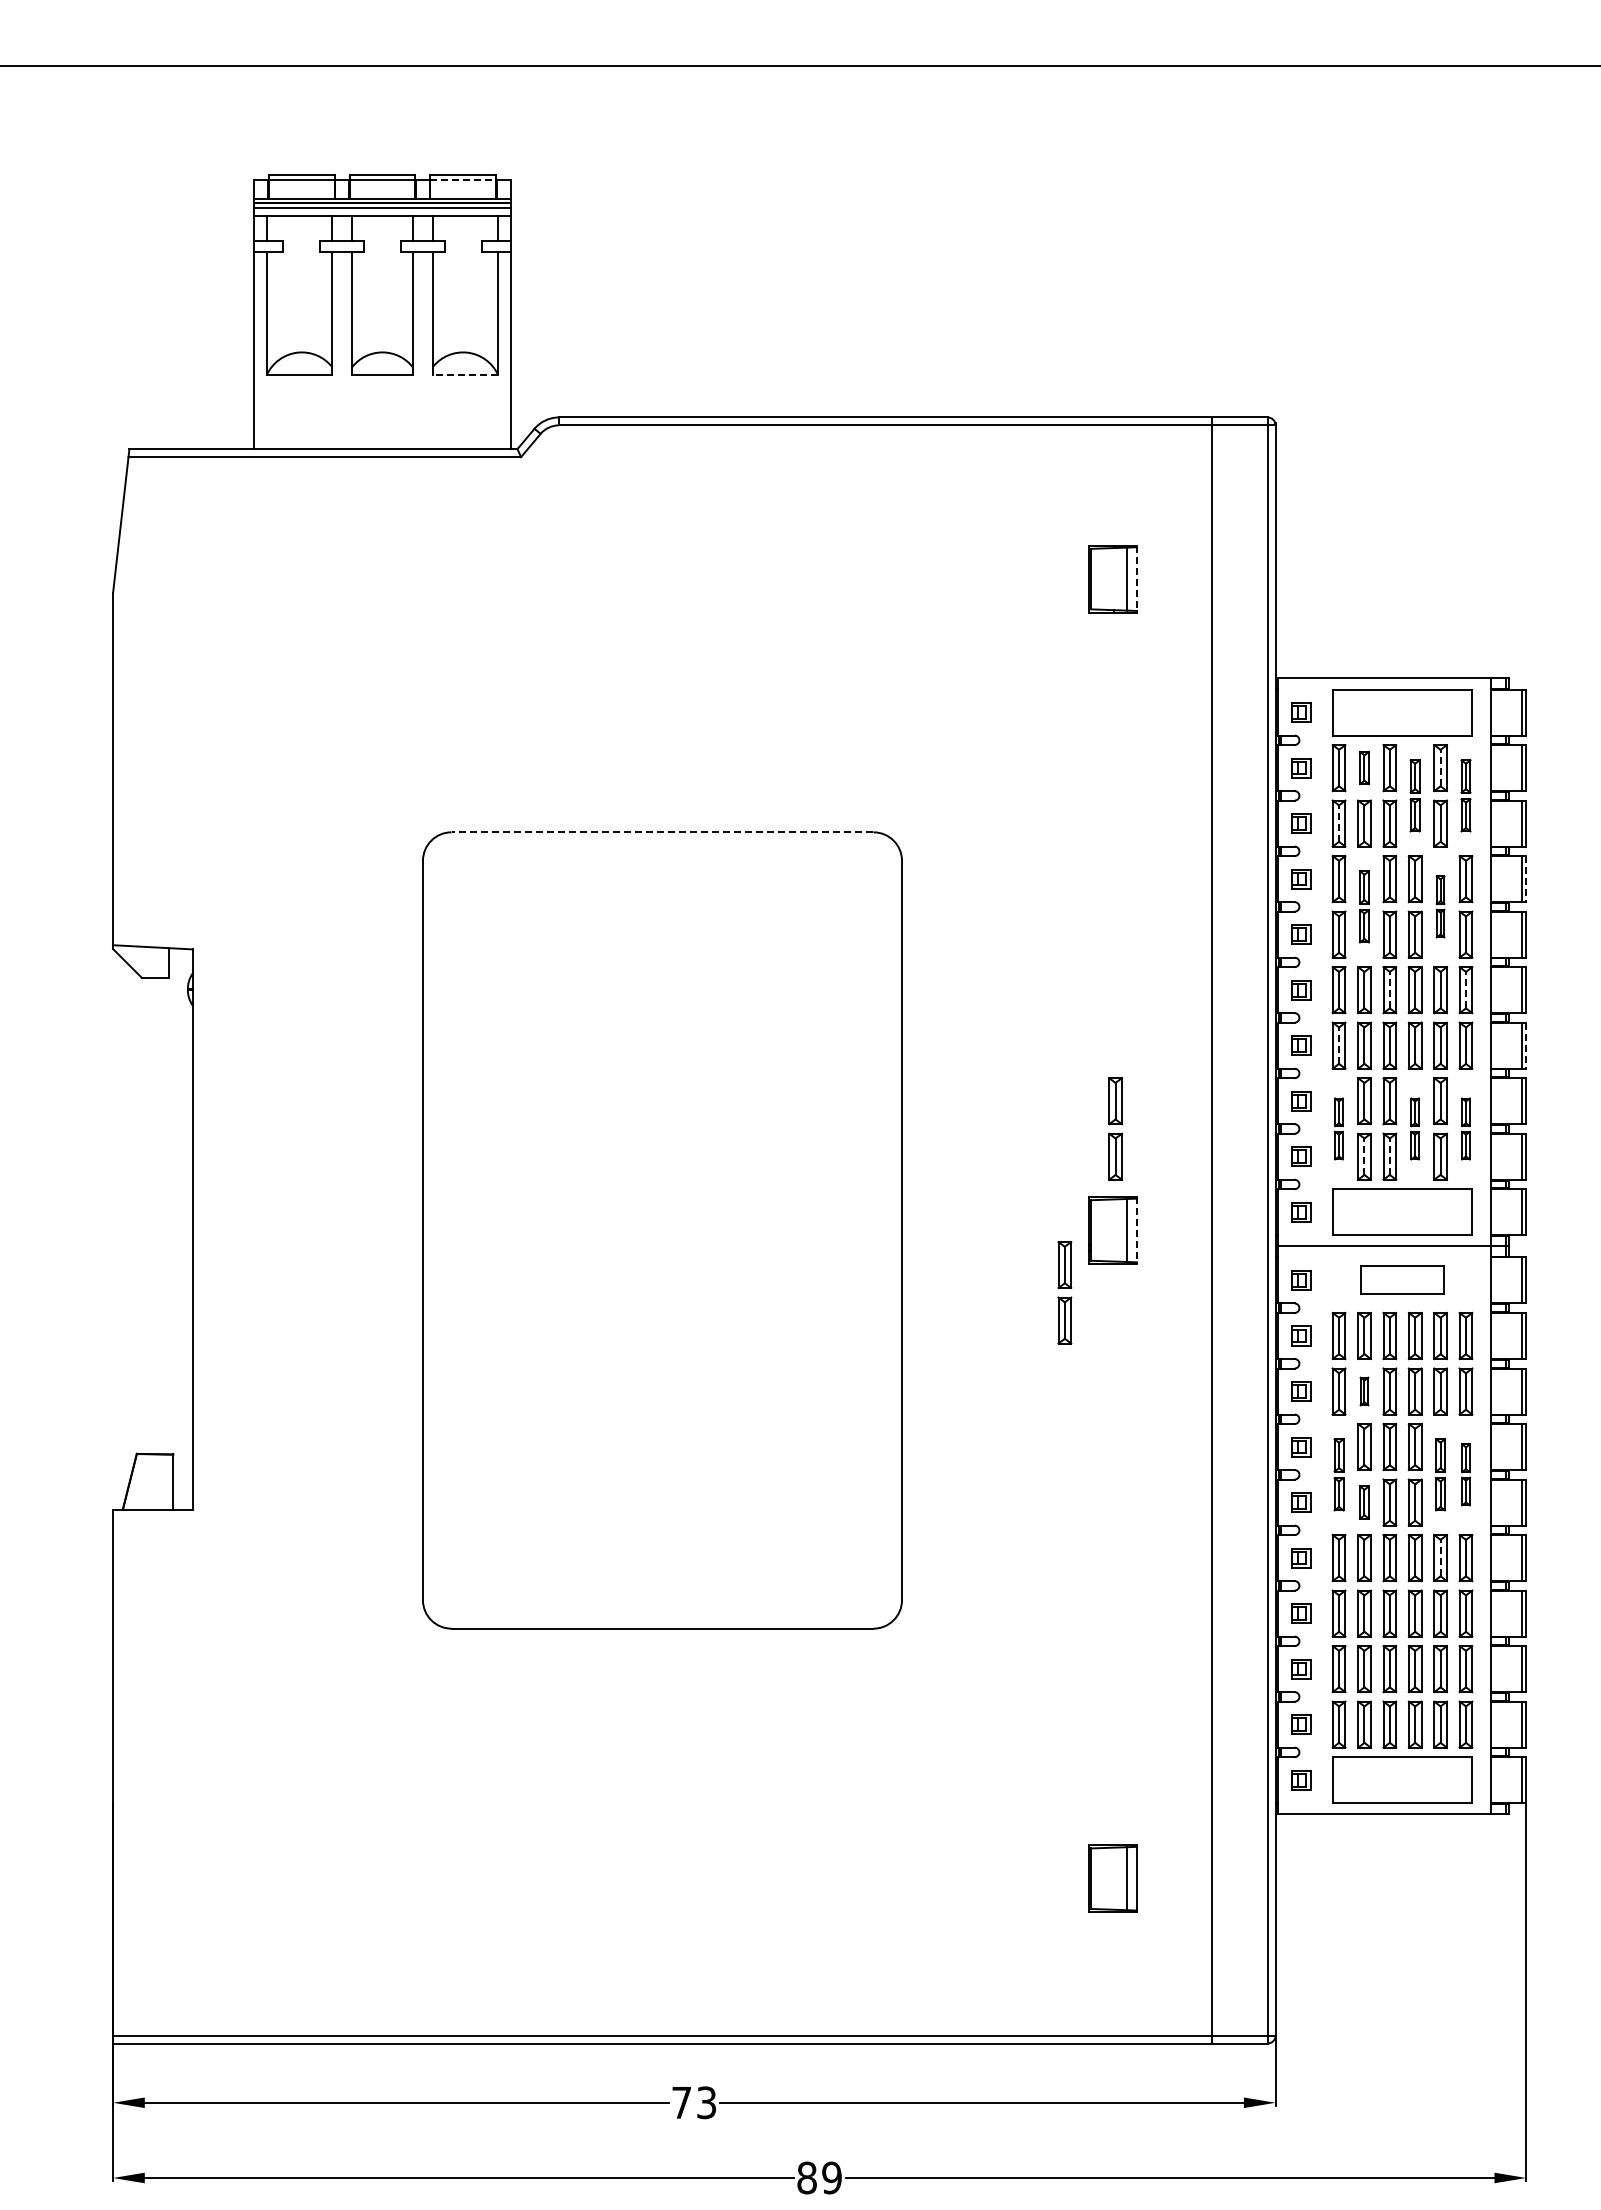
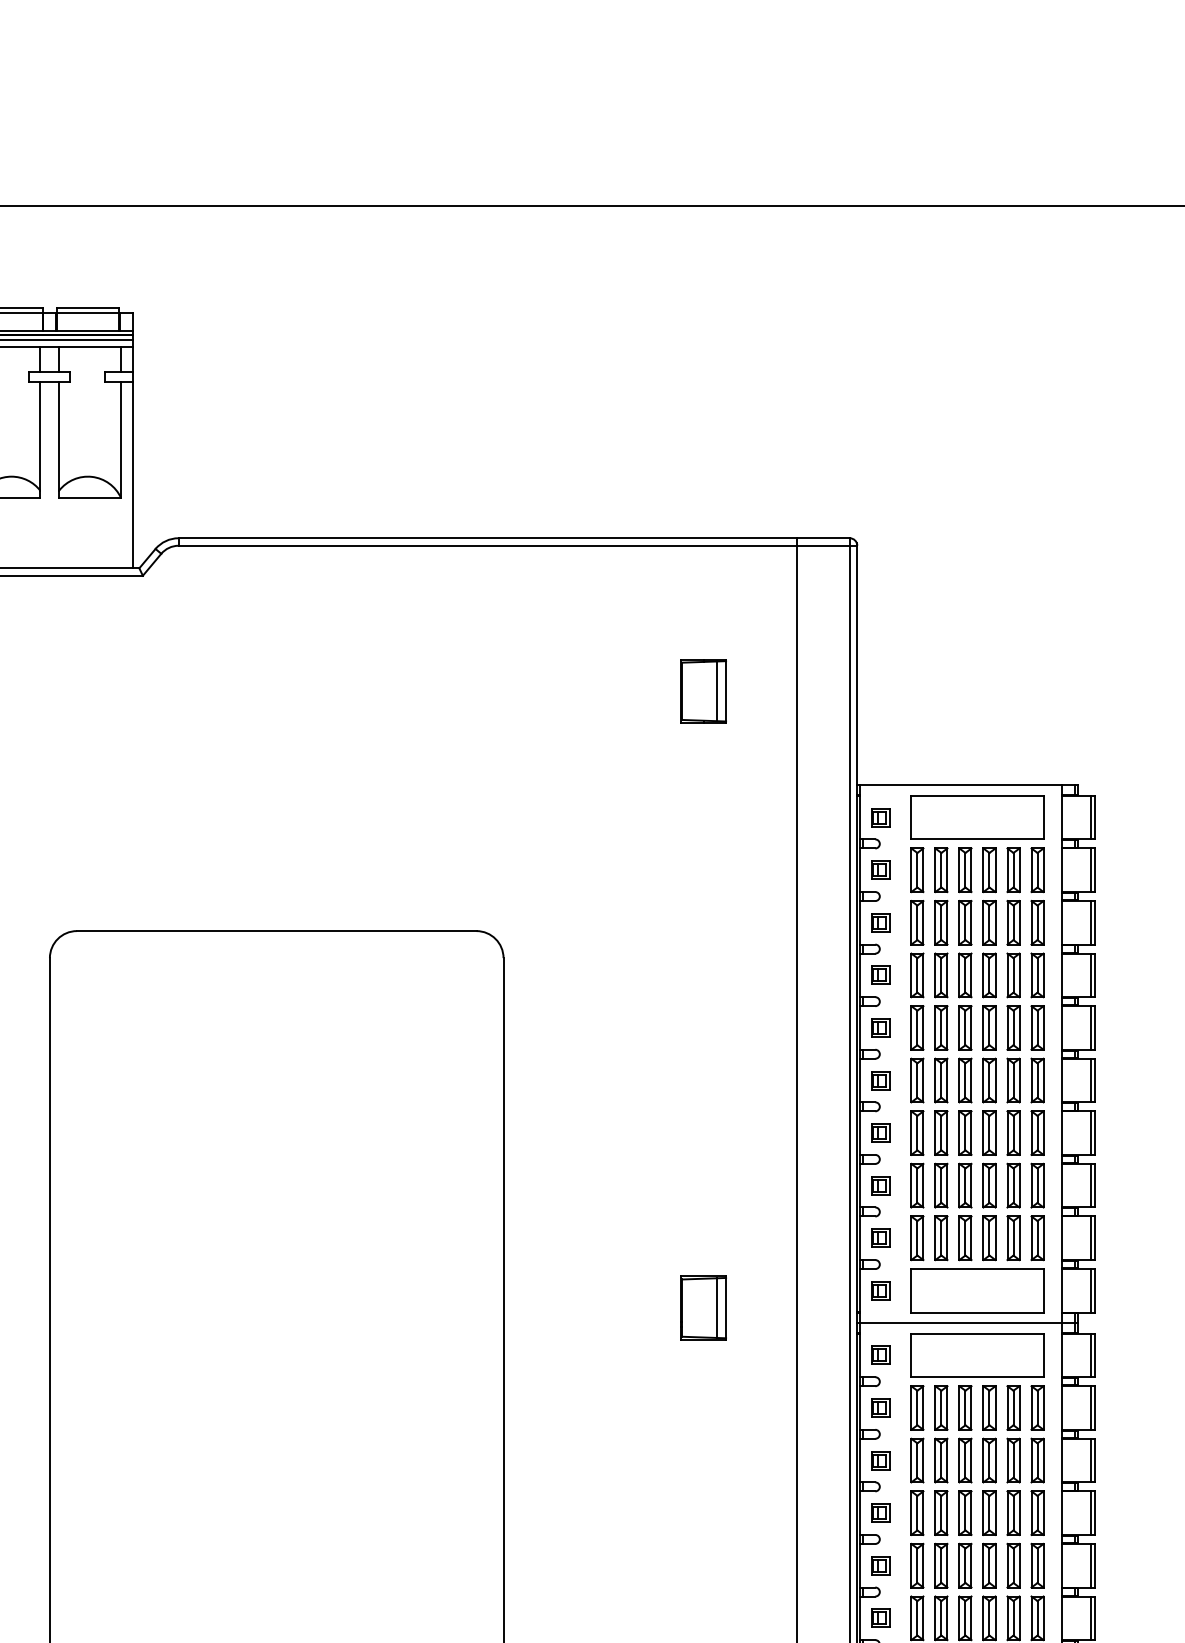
line: (463, 179) -> (88, 312), dashed -> solid
line: (465, 374) -> (90, 497), dashed -> solid
line: (1137, 579) -> (726, 691), dashed -> solid
part: (1364, 767) -> (941, 869), size x1.43
line: (1440, 767) -> (1013, 869), dashed -> solid
part: (1414, 795) -> (988, 896), size x1.43
part: (1465, 795) -> (1037, 896), size x1.43
line: (1339, 823) -> (917, 922), dashed -> solid
line: (662, 832) -> (276, 931), dashed -> solid
line: (1526, 879) -> (1094, 975), dashed -> solid
part: (1364, 906) -> (941, 1001), size x1.43
part: (1440, 906) -> (1013, 1001), size x1.67
line: (1389, 989) -> (965, 1079), dashed -> solid
line: (1465, 989) -> (1037, 1079), dashed -> solid
line: (1339, 1045) -> (917, 1132), dashed -> solid
line: (1526, 1046) -> (1094, 1133), dashed -> solid
part: (1115, 1128) -> (705, 1211), removed
part: (1338, 1128) -> (916, 1211), size x1.67
part: (1414, 1128) -> (988, 1211), size x1.67
part: (1465, 1128) -> (1037, 1211), size x1.67
line: (1364, 1156) -> (941, 1238), dashed -> solid
line: (1389, 1156) -> (965, 1238), dashed -> solid
line: (1137, 1231) -> (726, 1309), dashed -> solid
part: (1402, 1279) -> (977, 1354), size x1.67
part: (1064, 1292) -> (657, 1366), removed
part: (1364, 1391) -> (941, 1460), size x1.67
part: (1338, 1474) -> (916, 1539), size x1.43
part: (1440, 1474) -> (1013, 1539), size x1.43
part: (1465, 1474) -> (1037, 1539), size x1.67
part: (1364, 1502) -> (941, 1565), size x1.43
line: (1440, 1557) -> (1013, 1617), dashed -> solid

